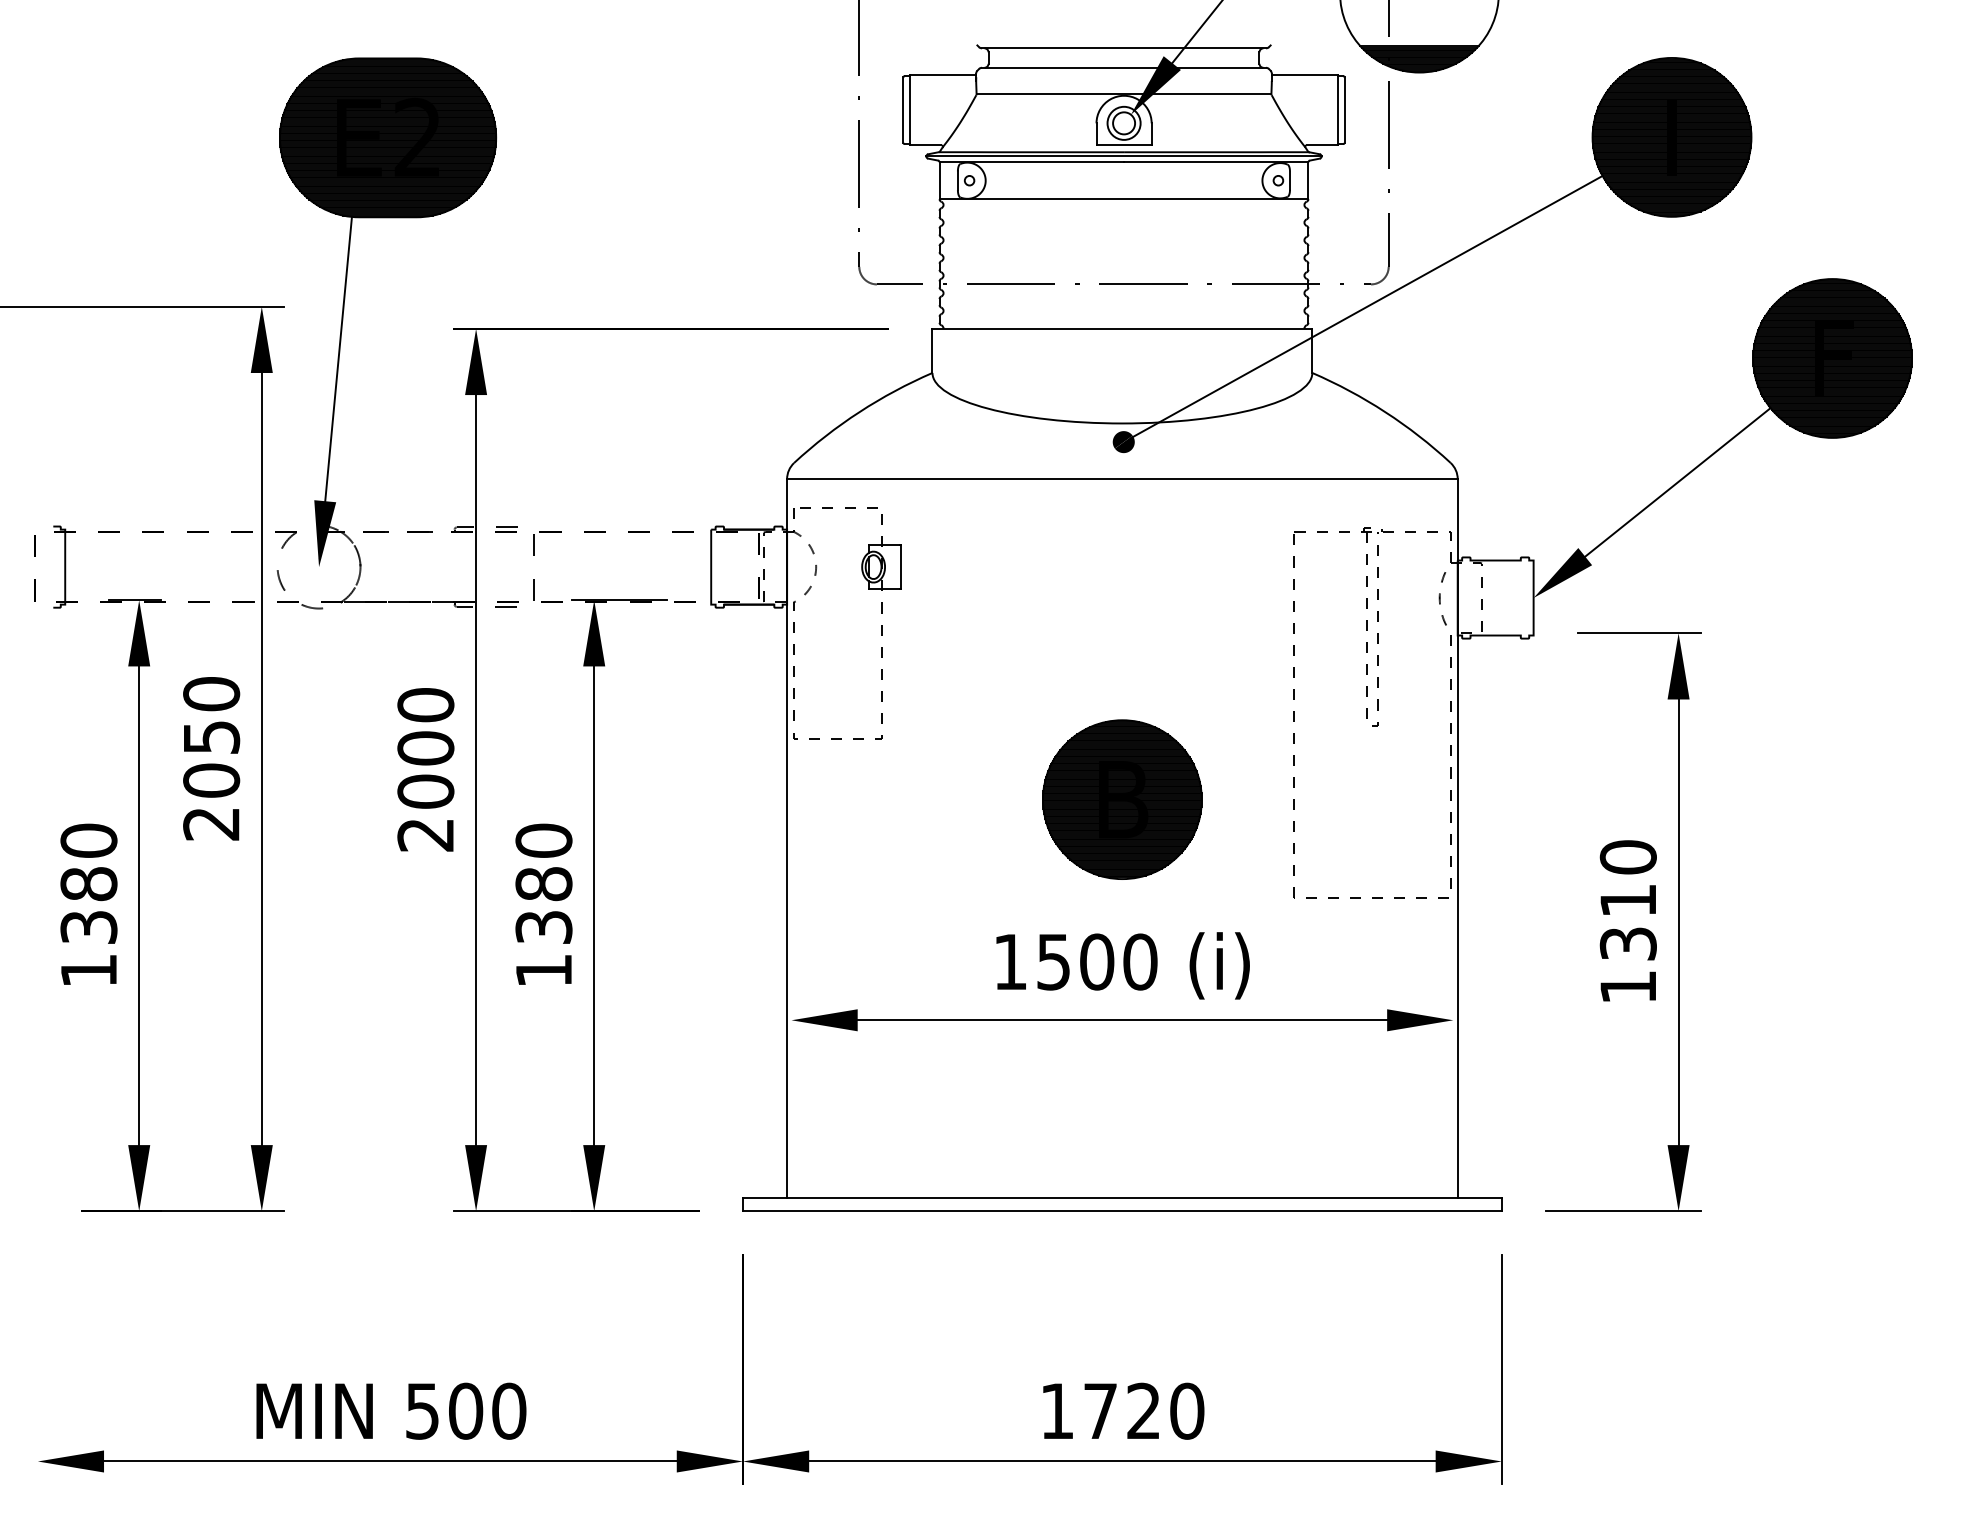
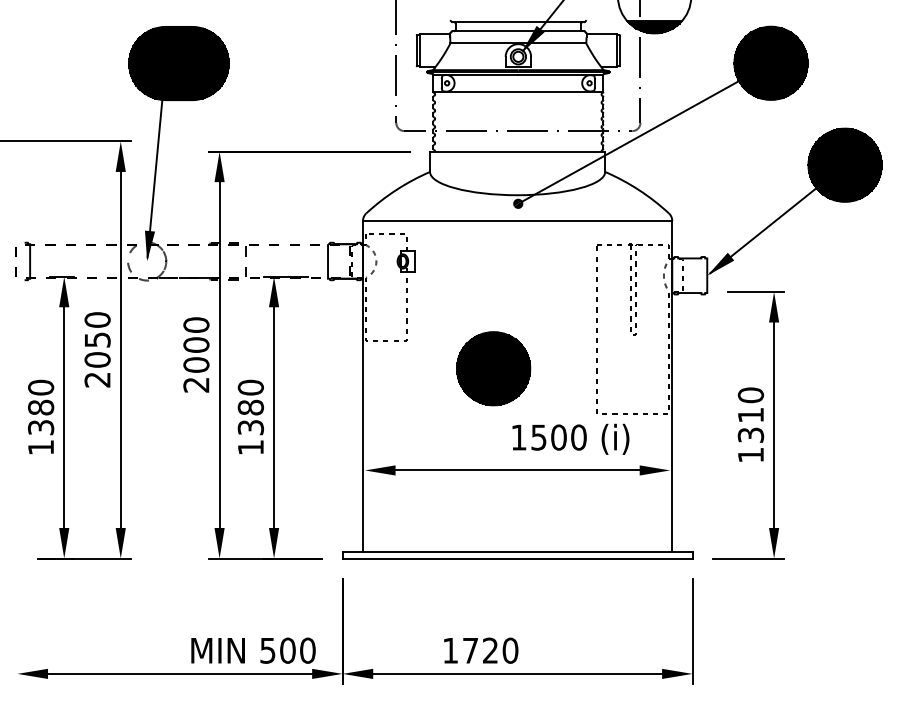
part: (1122, 799) -> (493, 368), moved
text: (1122, 964) -> (570, 438), moved
text: (391, 1410) -> (253, 650), moved
text: (1124, 1410) -> (481, 650), moved

